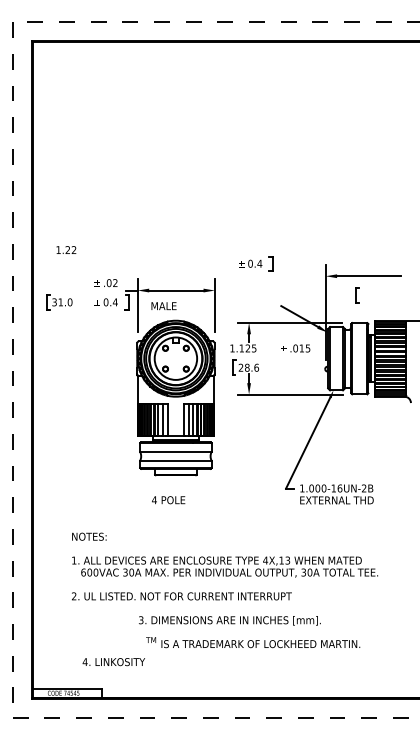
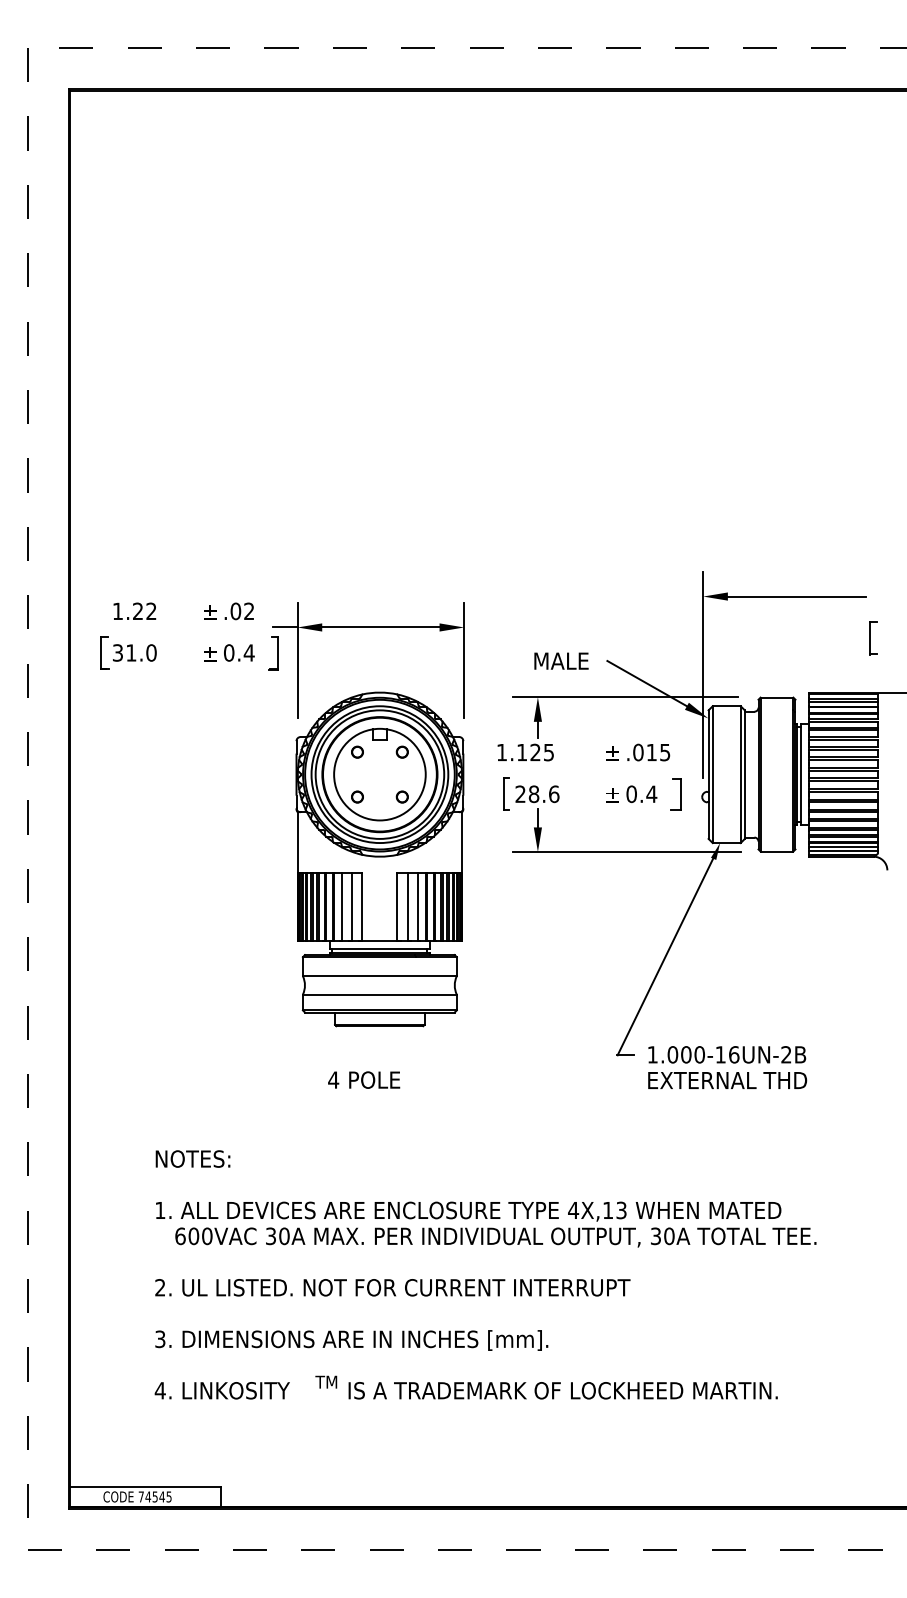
text: (66, 249) -> (135, 610), moved
part: (256, 263) -> (644, 793), moved
part: (357, 295) -> (873, 638), moved
text: (163, 306) -> (560, 661), moved
text: (229, 620) -> (350, 1339), moved
text: (113, 662) -> (221, 1391), moved

